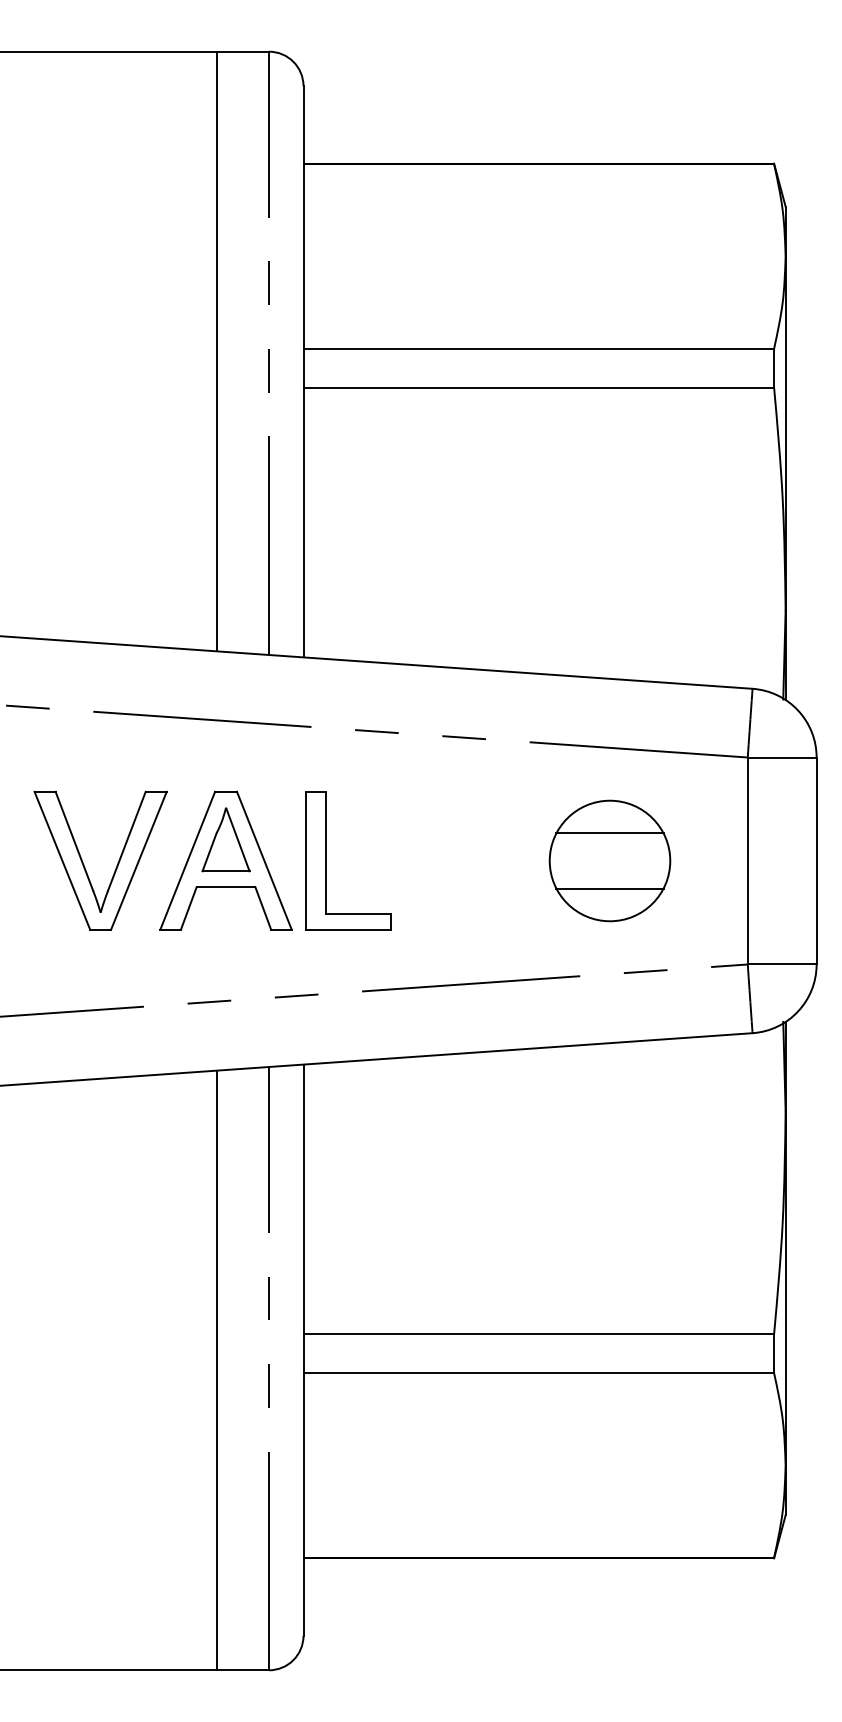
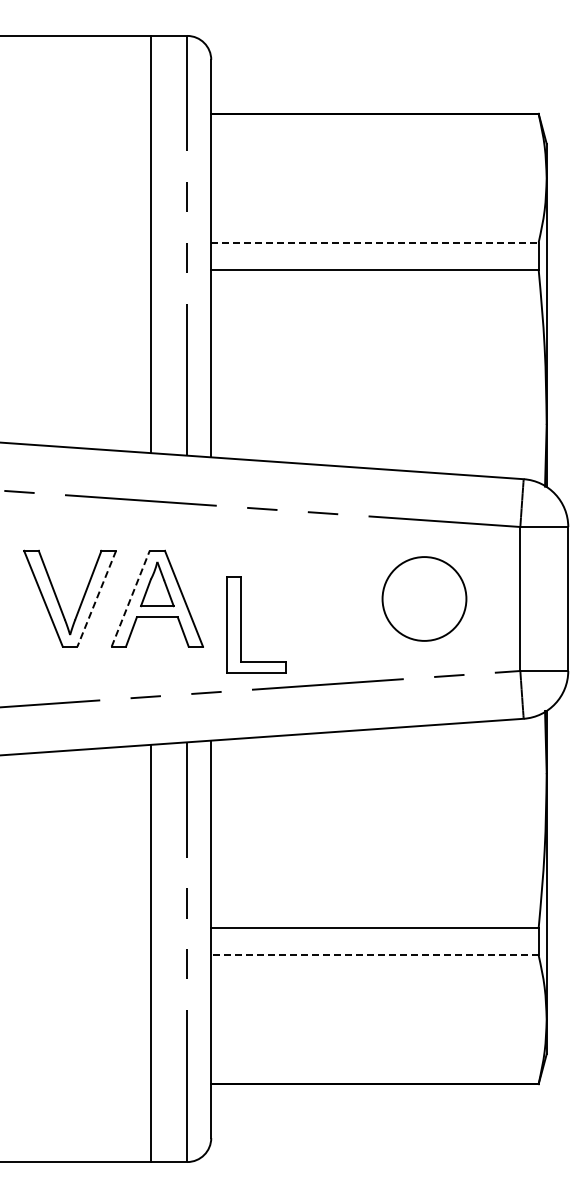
line: (538, 348) -> (374, 242), solid -> dashed
line: (610, 832) -> (424, 579), removed
line: (138, 860) -> (96, 598), solid -> dashed
line: (187, 860) -> (130, 598), solid -> dashed
part: (326, 860) -> (241, 624), moved
line: (610, 889) -> (424, 618), removed
line: (538, 1373) -> (374, 955), solid -> dashed

